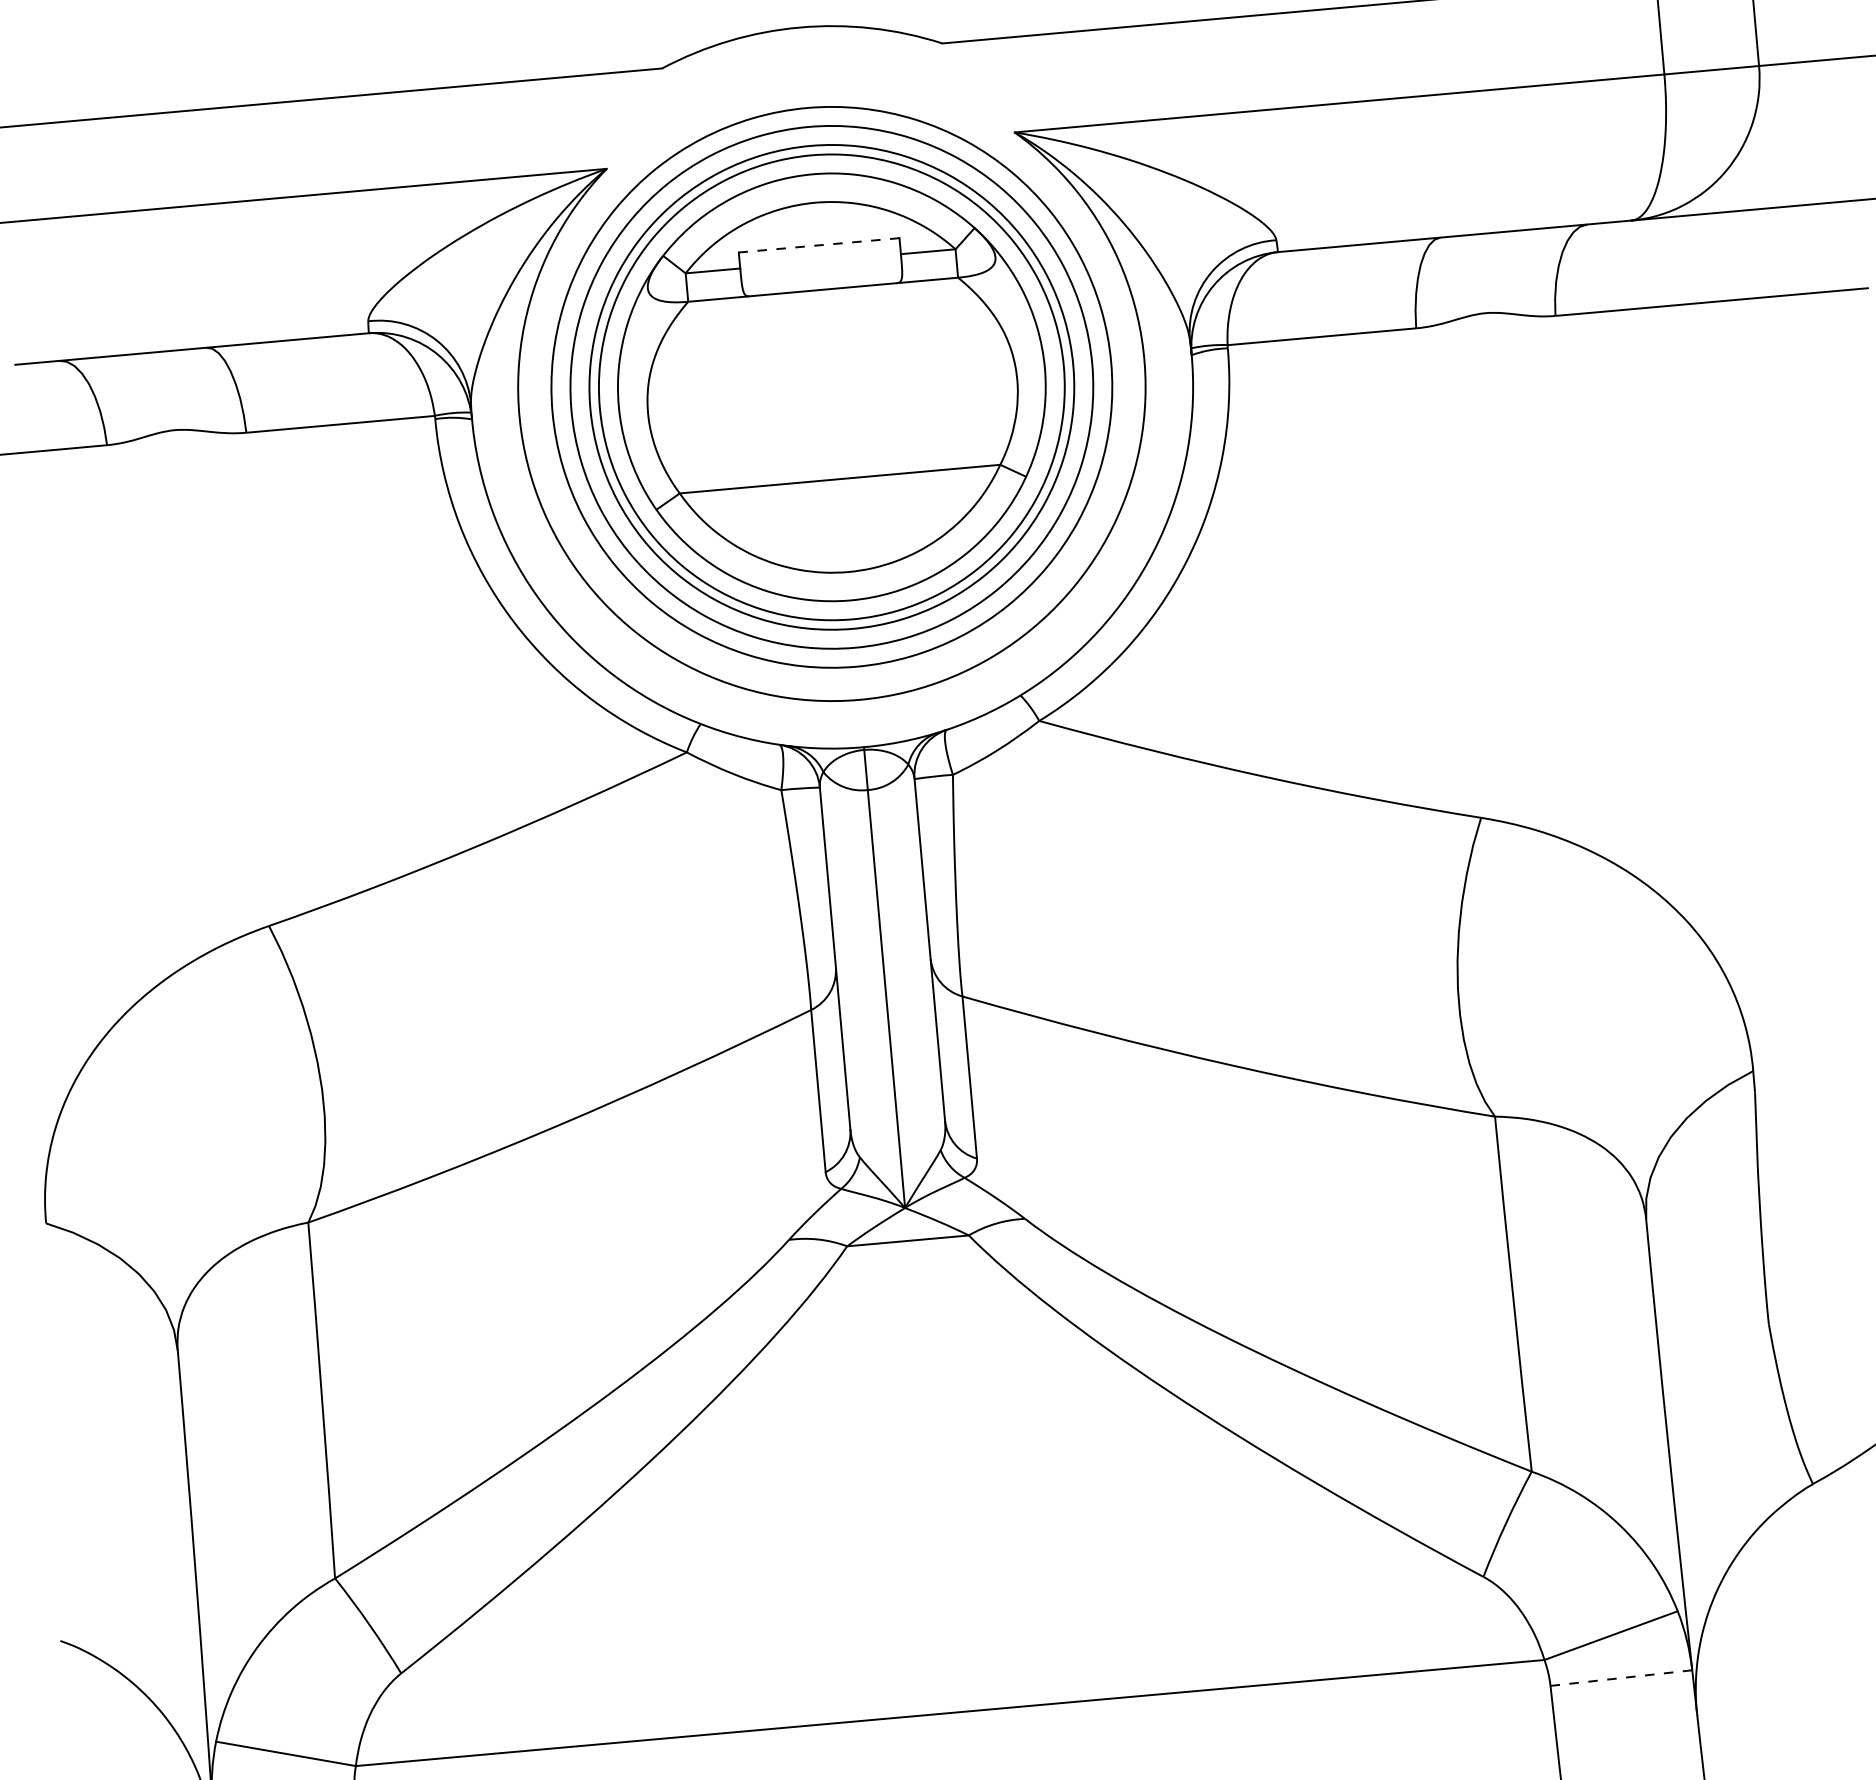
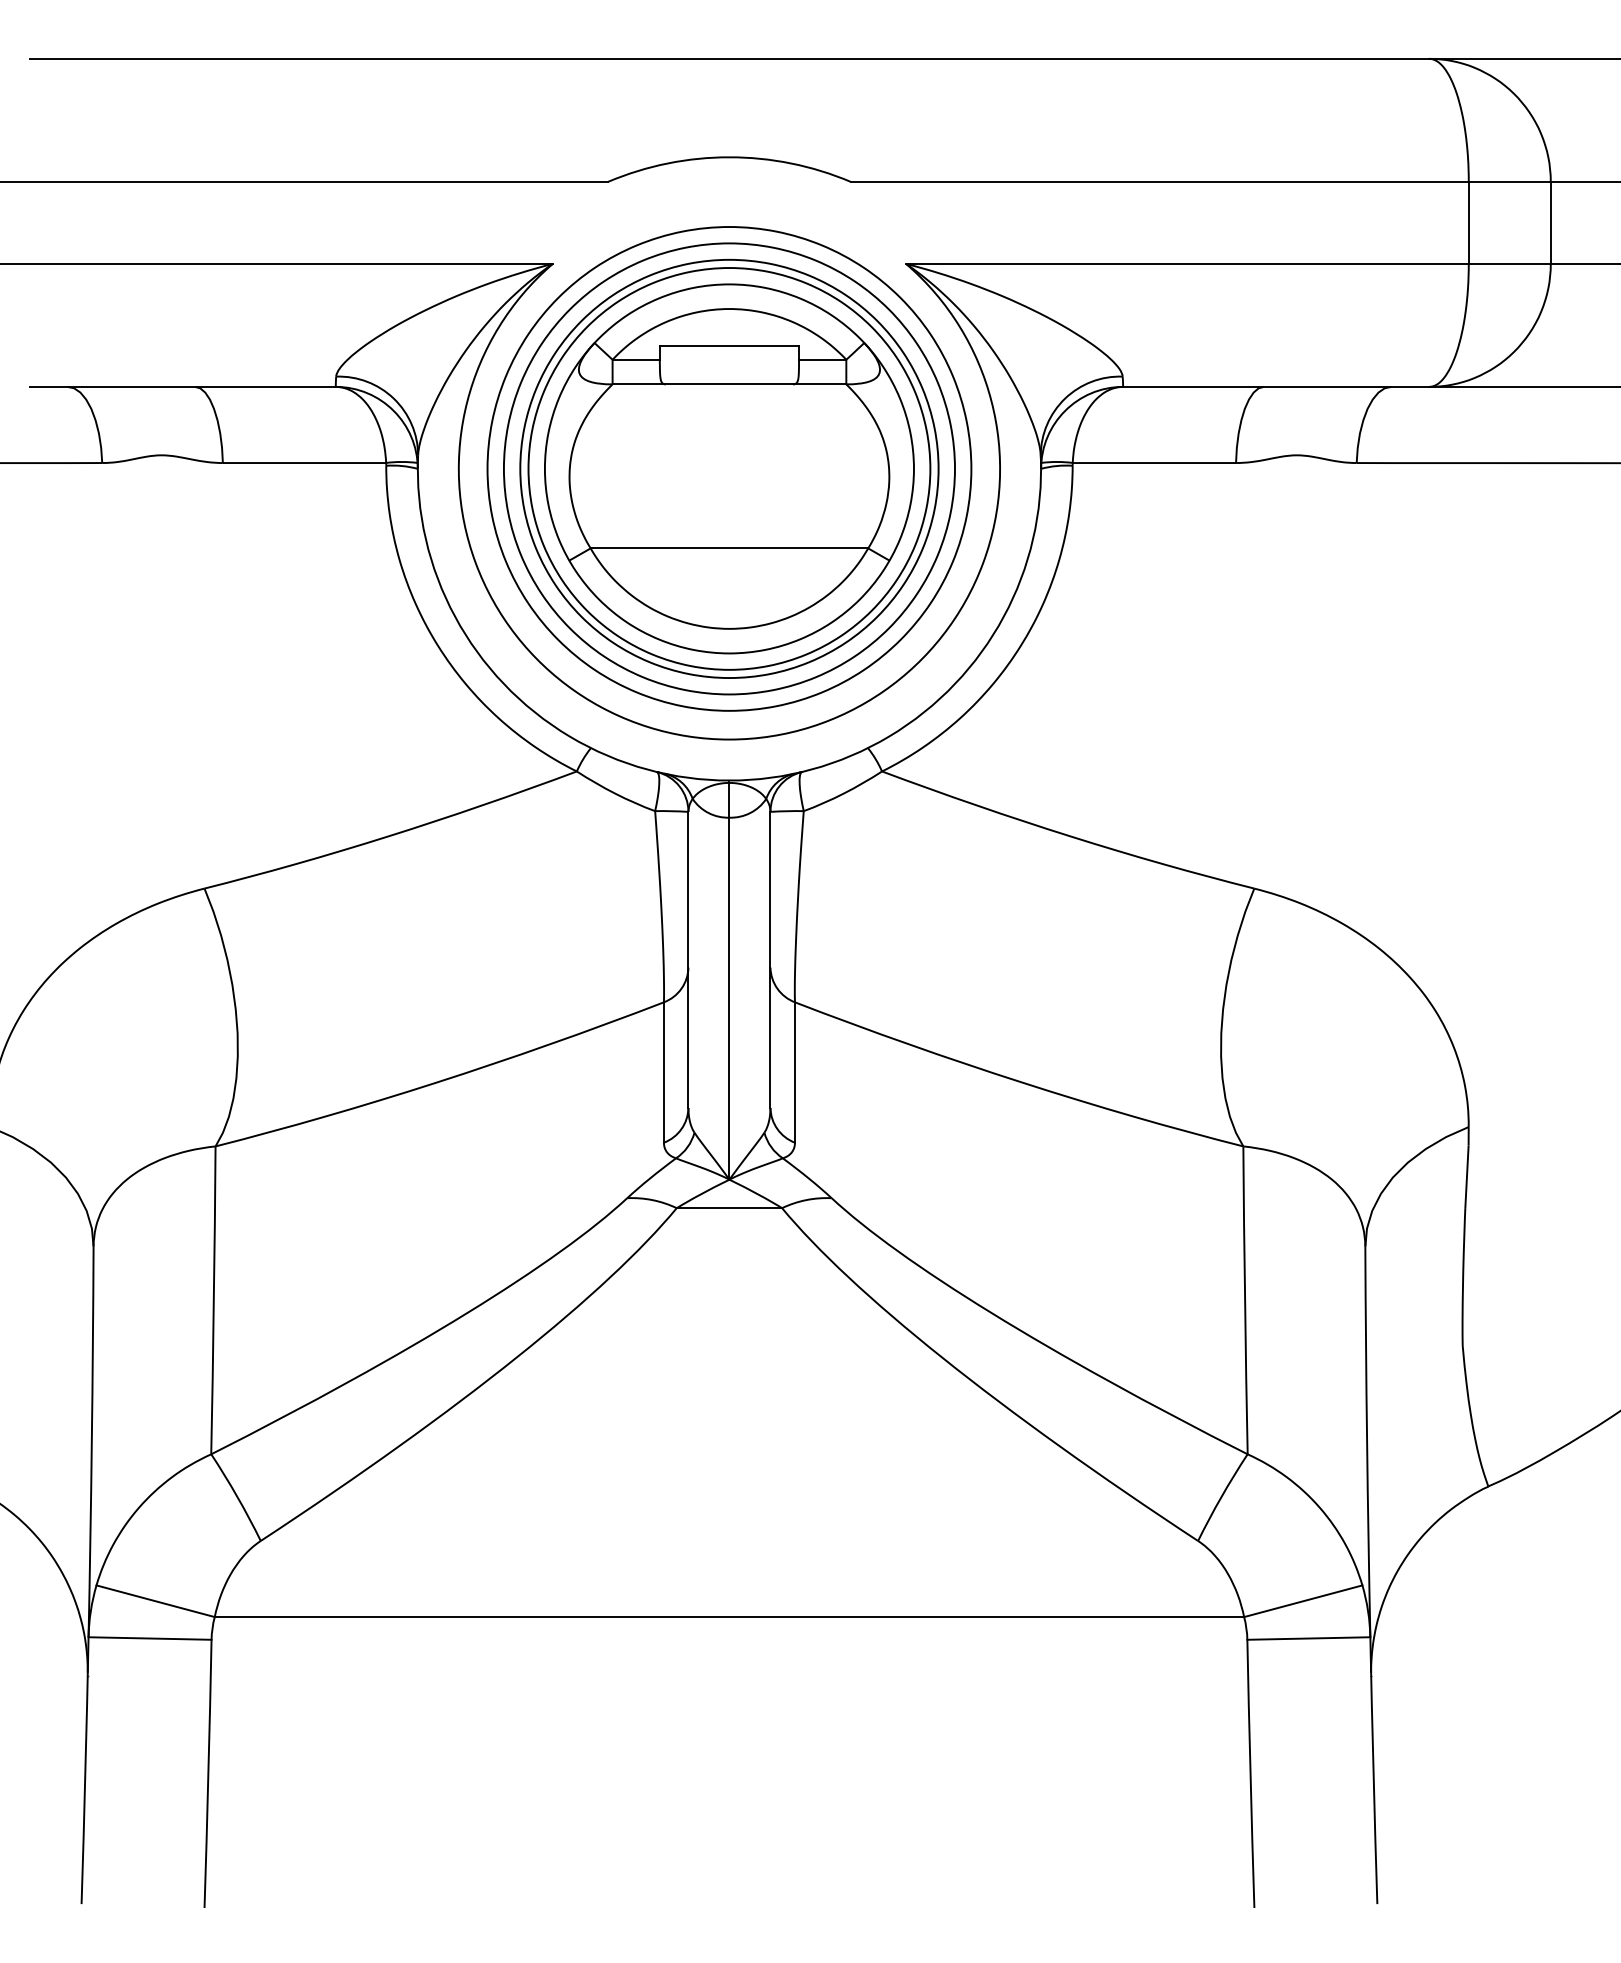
line: (819, 244) -> (729, 345), dashed -> solid
line: (1620, 1678) -> (1308, 1638), dashed -> solid

